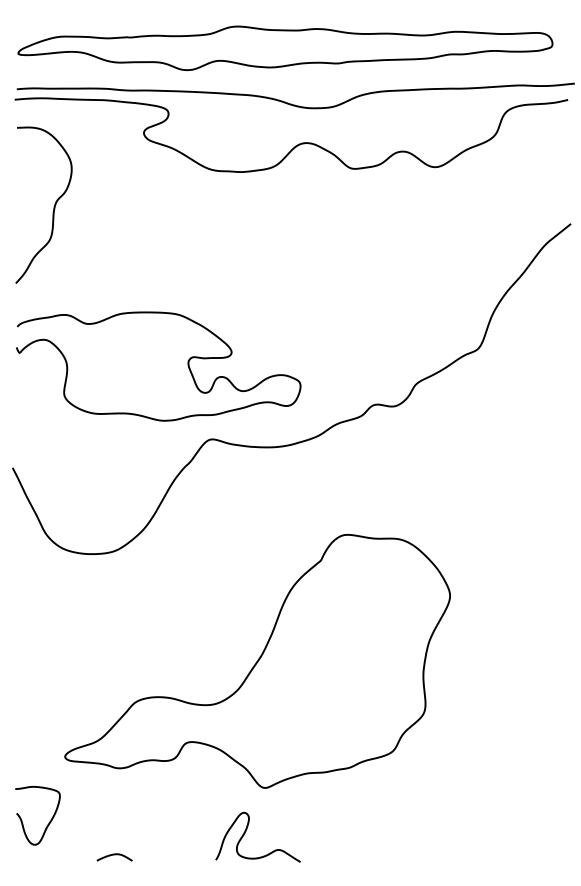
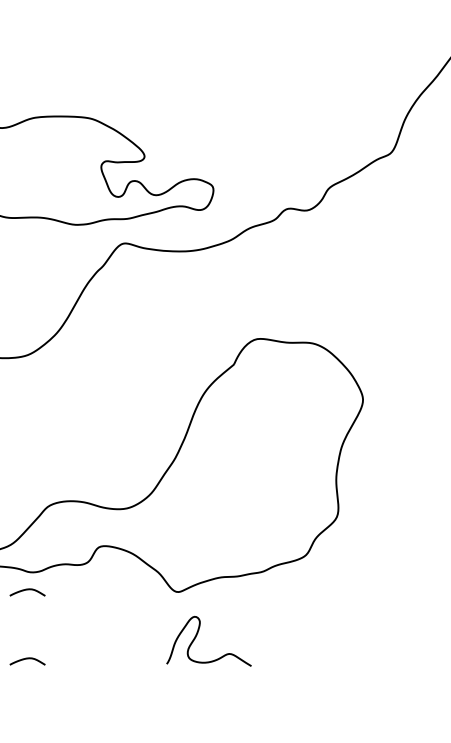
curve: (114, 786) -> (27, 590), added
curve: (246, 831) -> (197, 635), moved

